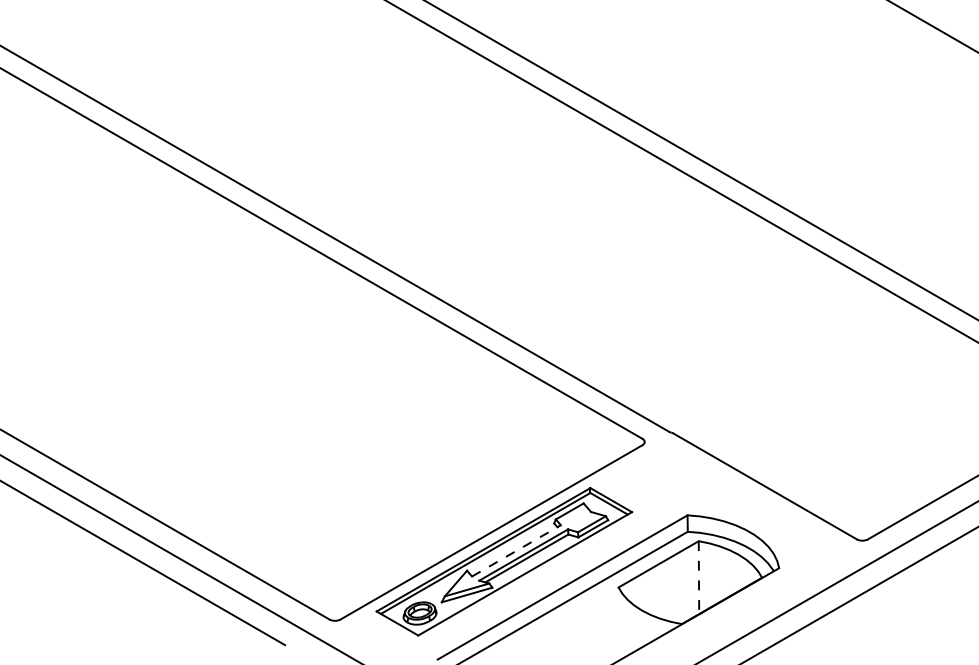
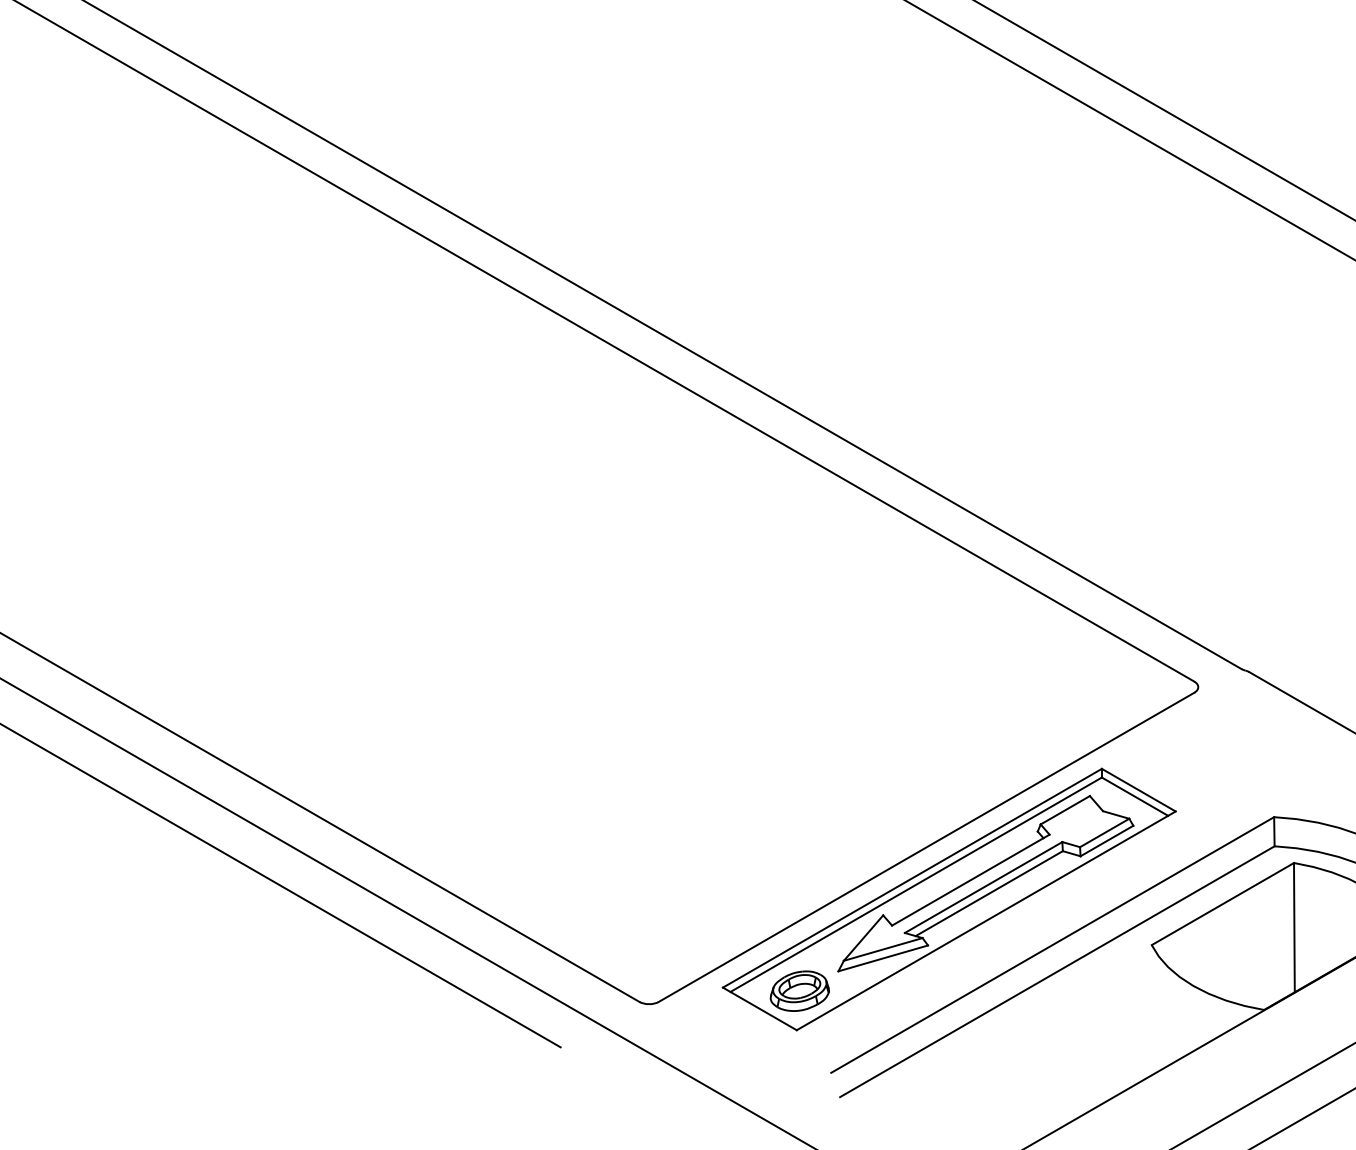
line: (516, 550) -> (970, 879), dashed -> solid
line: (698, 578) -> (1293, 929), dashed -> solid

